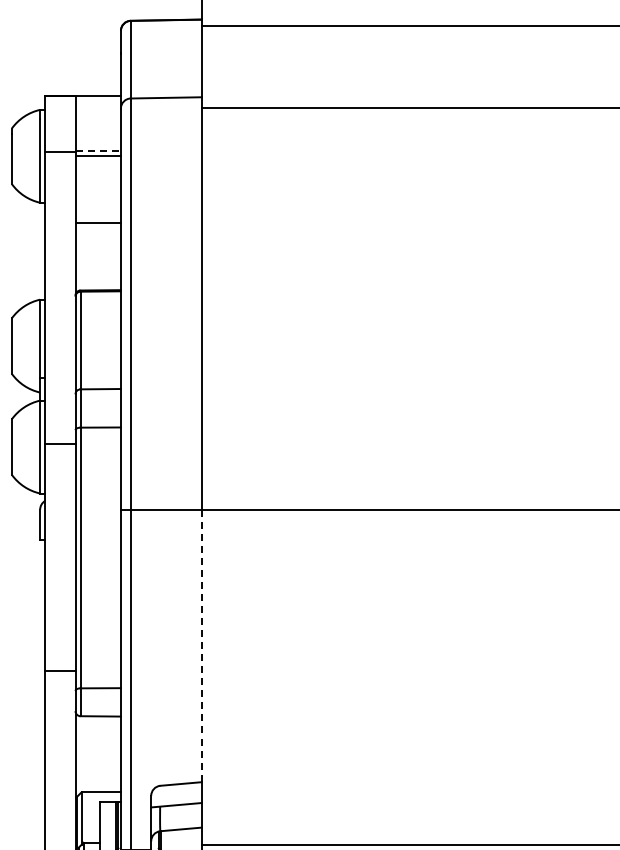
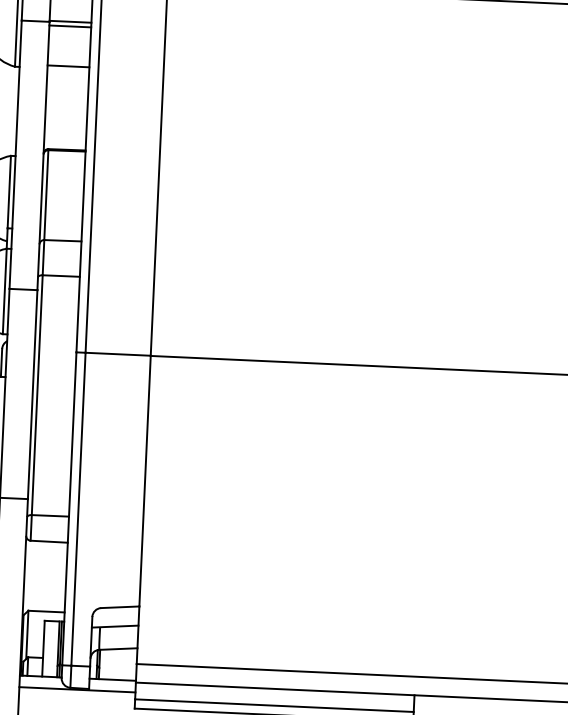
line: (98, 151) -> (70, 22), dashed -> solid
line: (97, 222) -> (67, 66), moved
line: (201, 646) -> (144, 481), dashed -> solid

